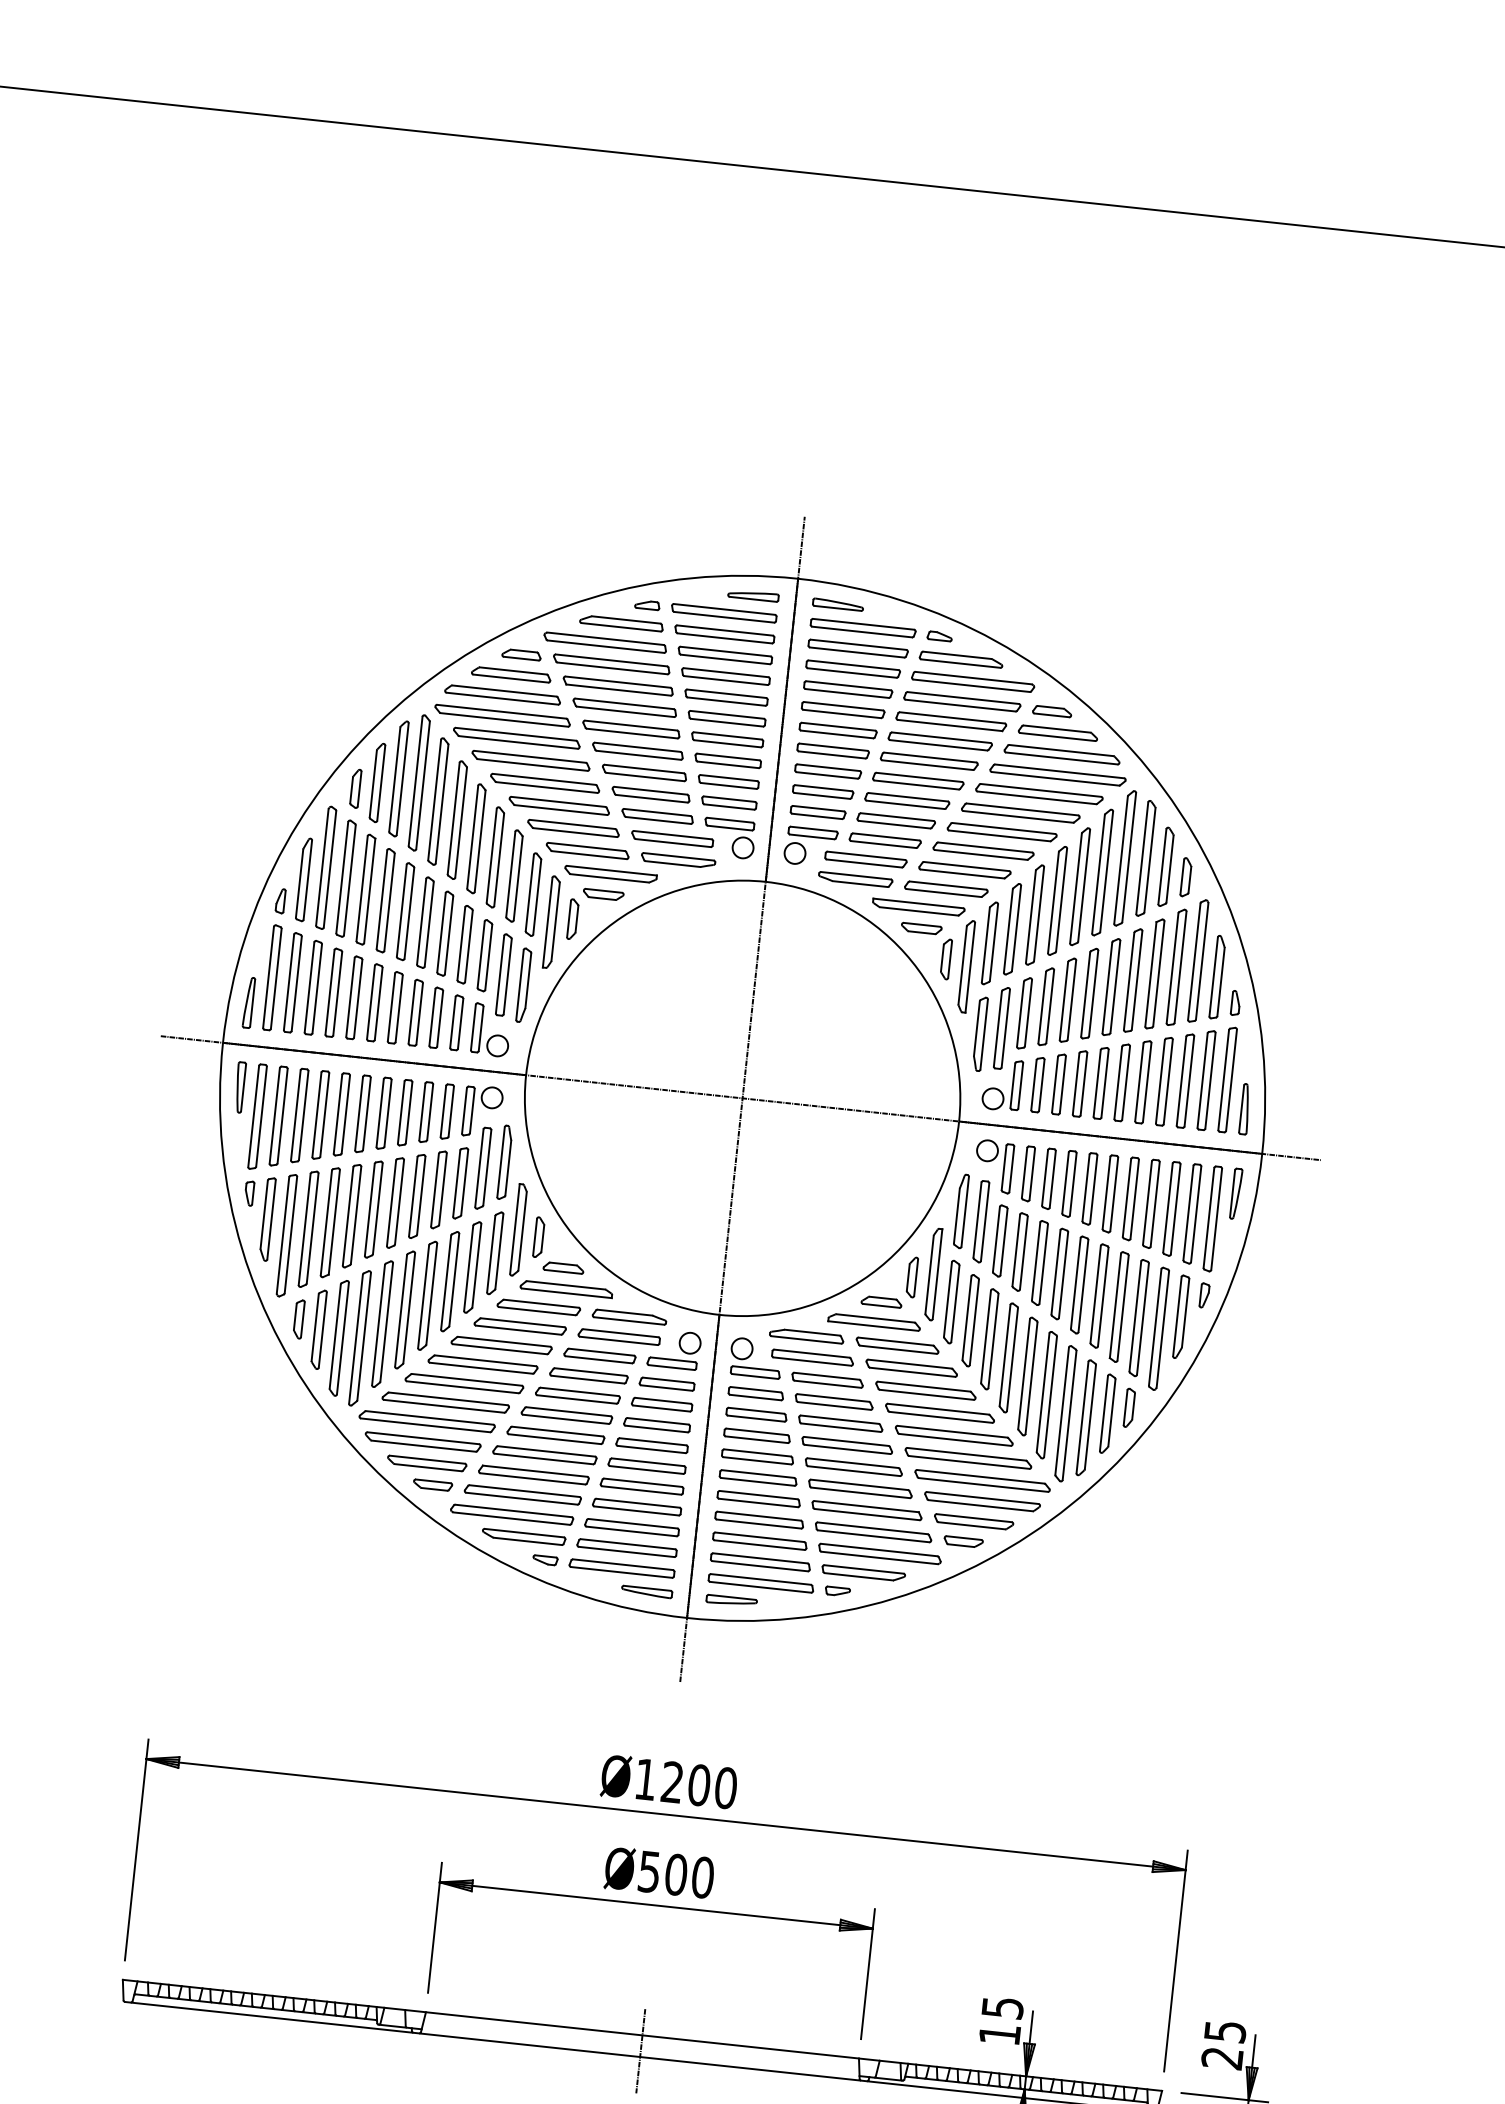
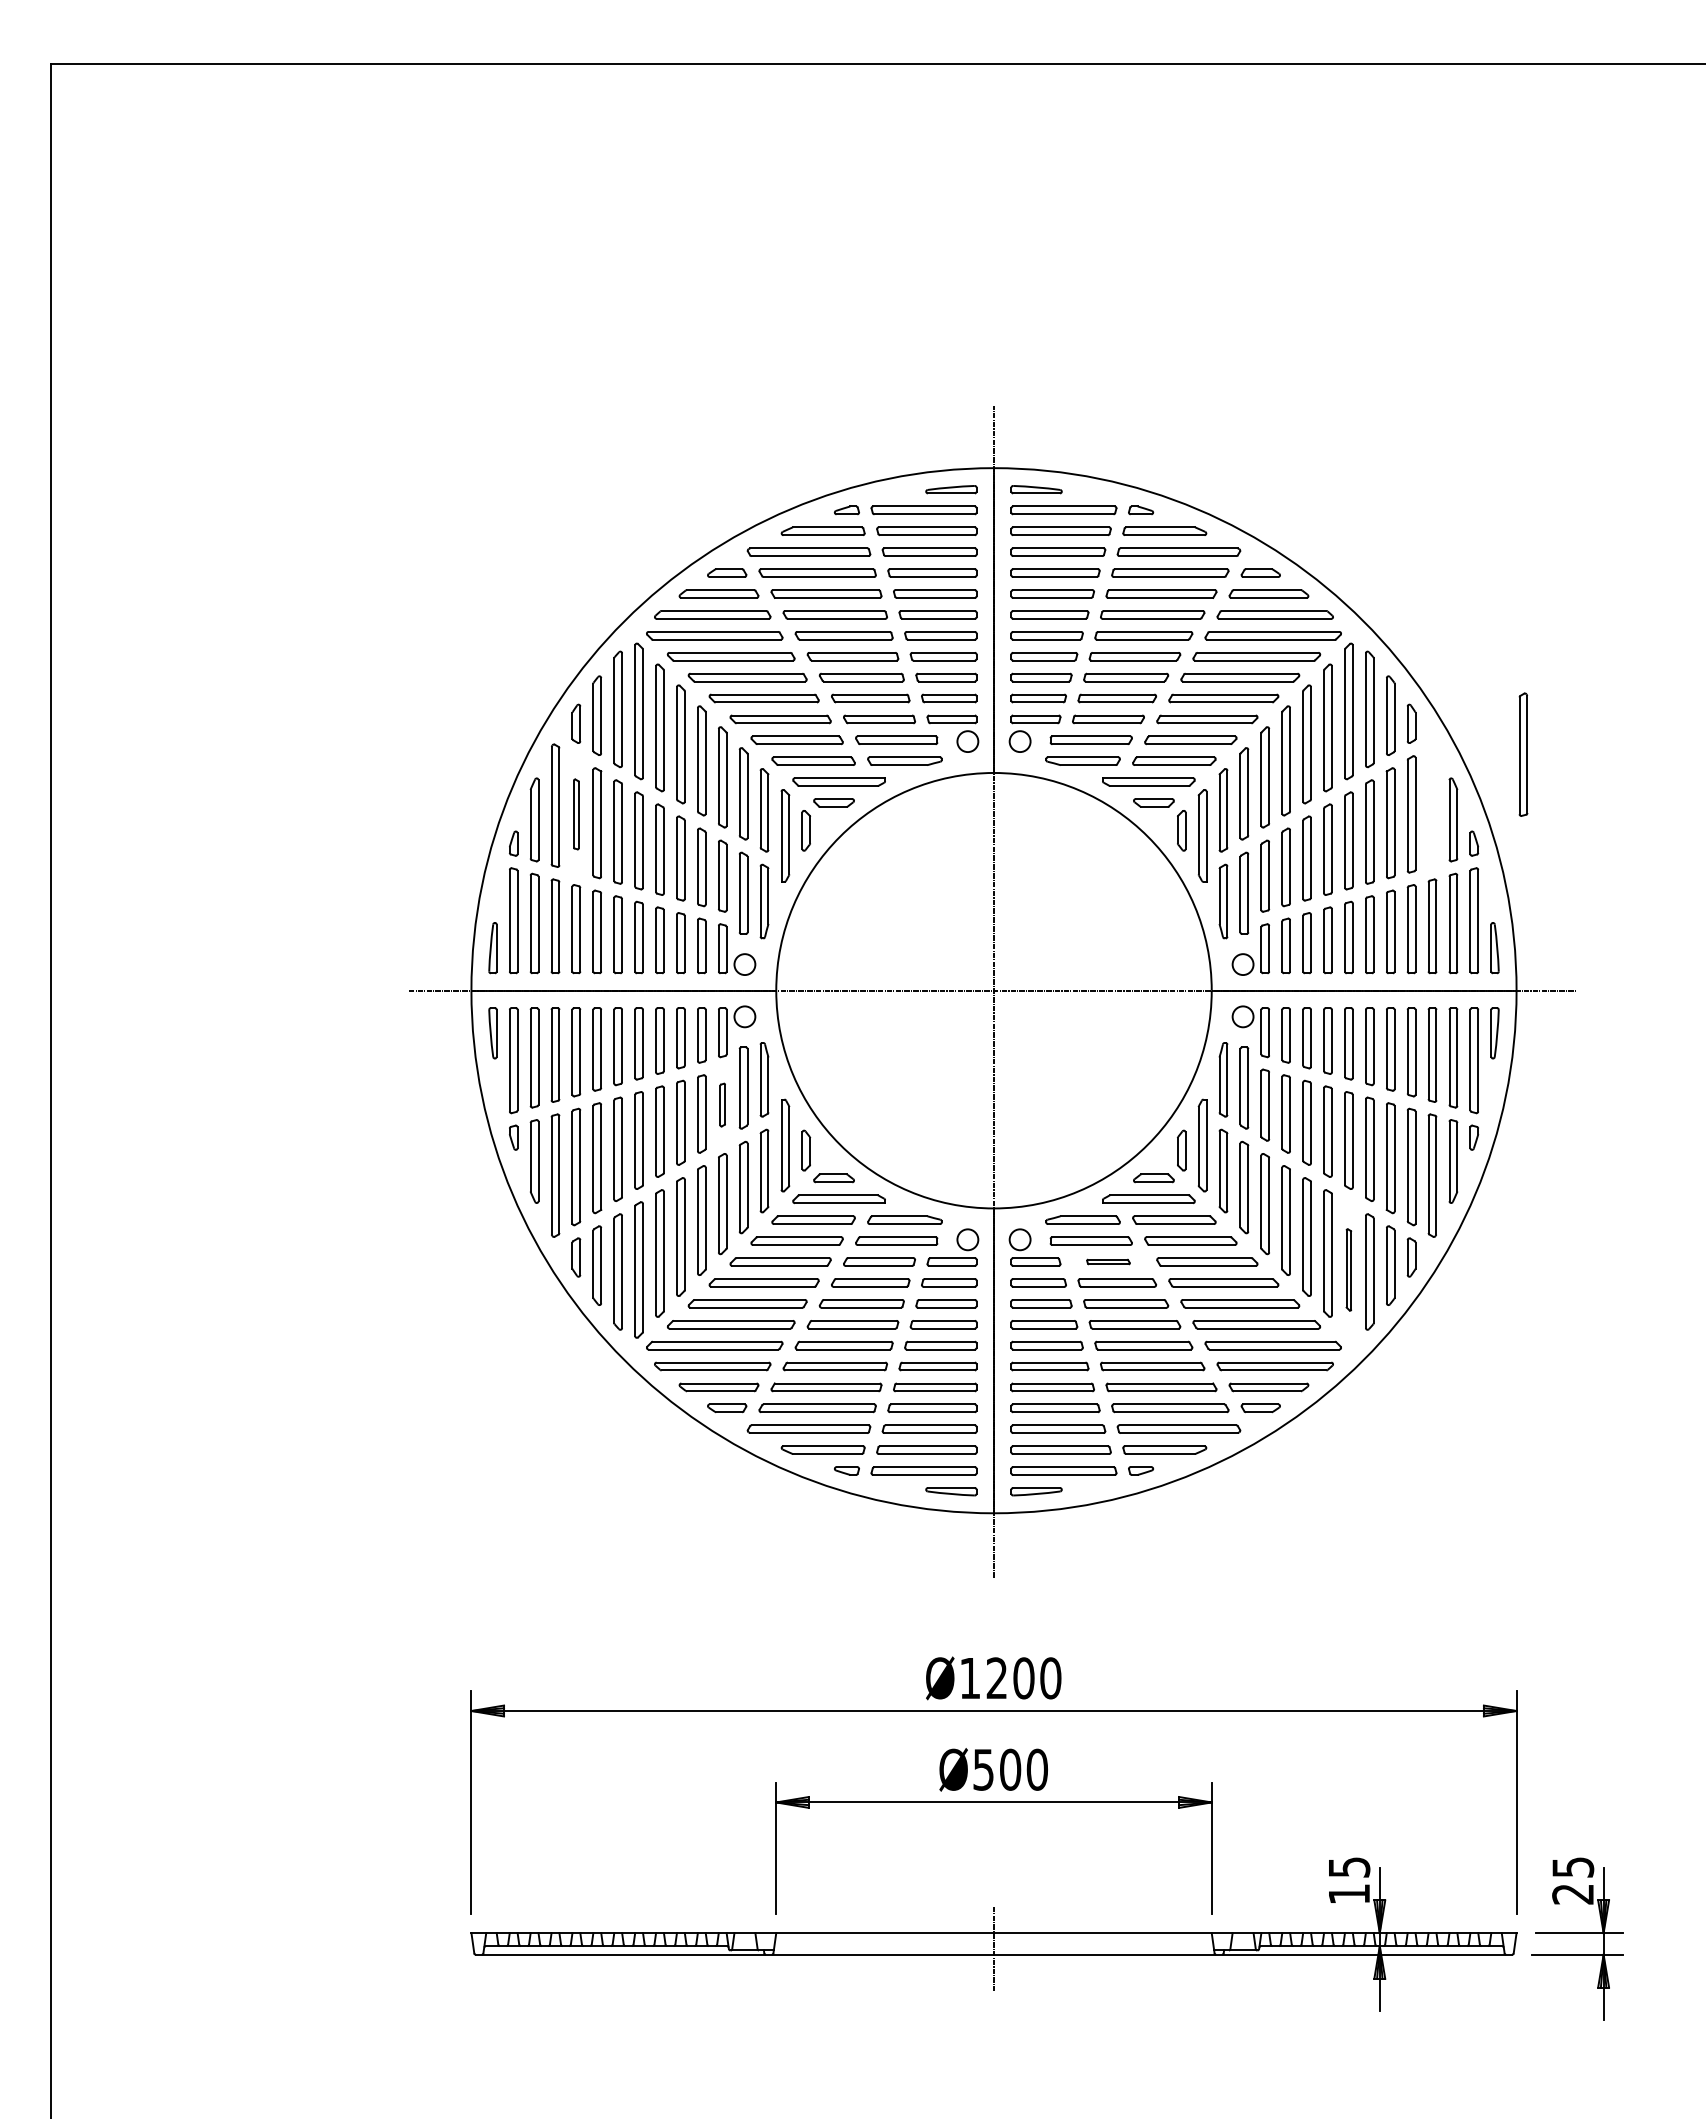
part: (346, 878) -> (576, 814), size x0.6
part: (1198, 960) -> (1523, 754), moved
part: (460, 1182) -> (722, 1104), size x0.6
part: (827, 1379) -> (1108, 1261), size x0.6
part: (1065, 1413) -> (1348, 1269), size x0.6

